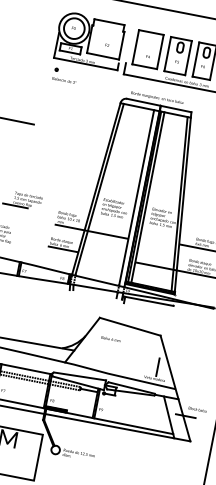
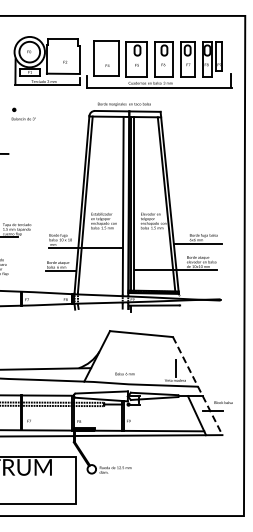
part: (65, 75) -> (23, 113), moved
text: (110, 338) -> (124, 373), moved
line: (175, 388) -> (197, 386), solid -> dashed

